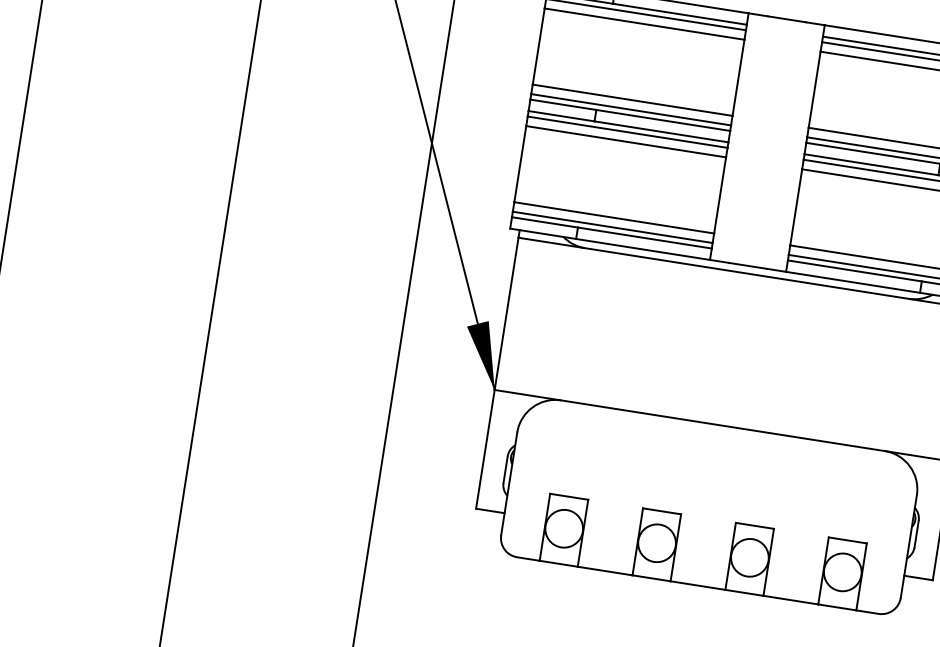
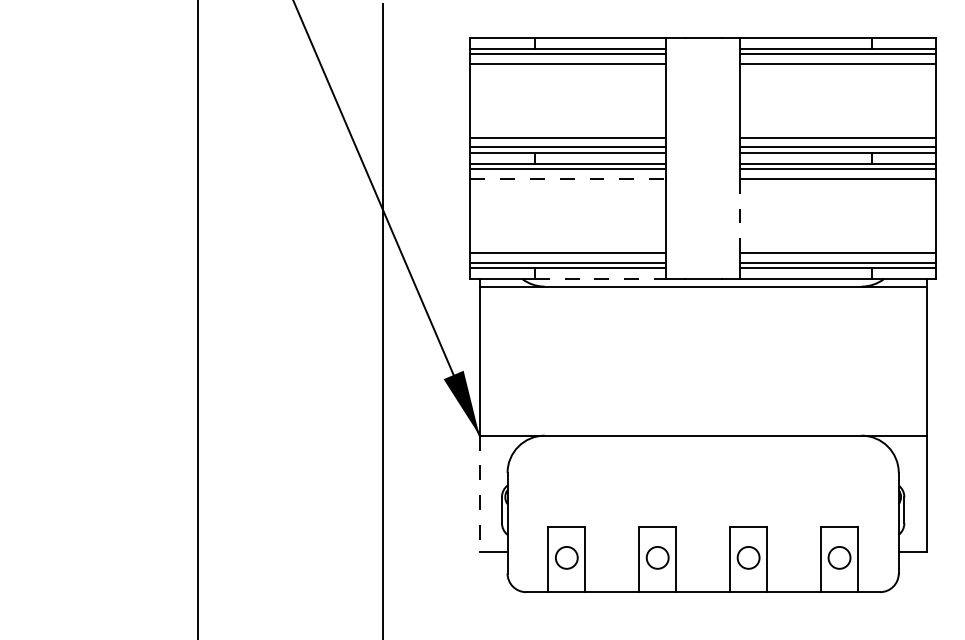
line: (626, 141) -> (568, 178), solid -> dashed
line: (796, 207) -> (740, 216), solid -> dashed
line: (643, 249) -> (600, 279), solid -> dashed
line: (485, 450) -> (479, 494), solid -> dashed
circle: (563, 528) -> (566, 557), size x0.6
circle: (656, 542) -> (657, 557), size x0.6
circle: (749, 557) -> (748, 557), size x0.6
circle: (842, 571) -> (839, 557), size x0.6

